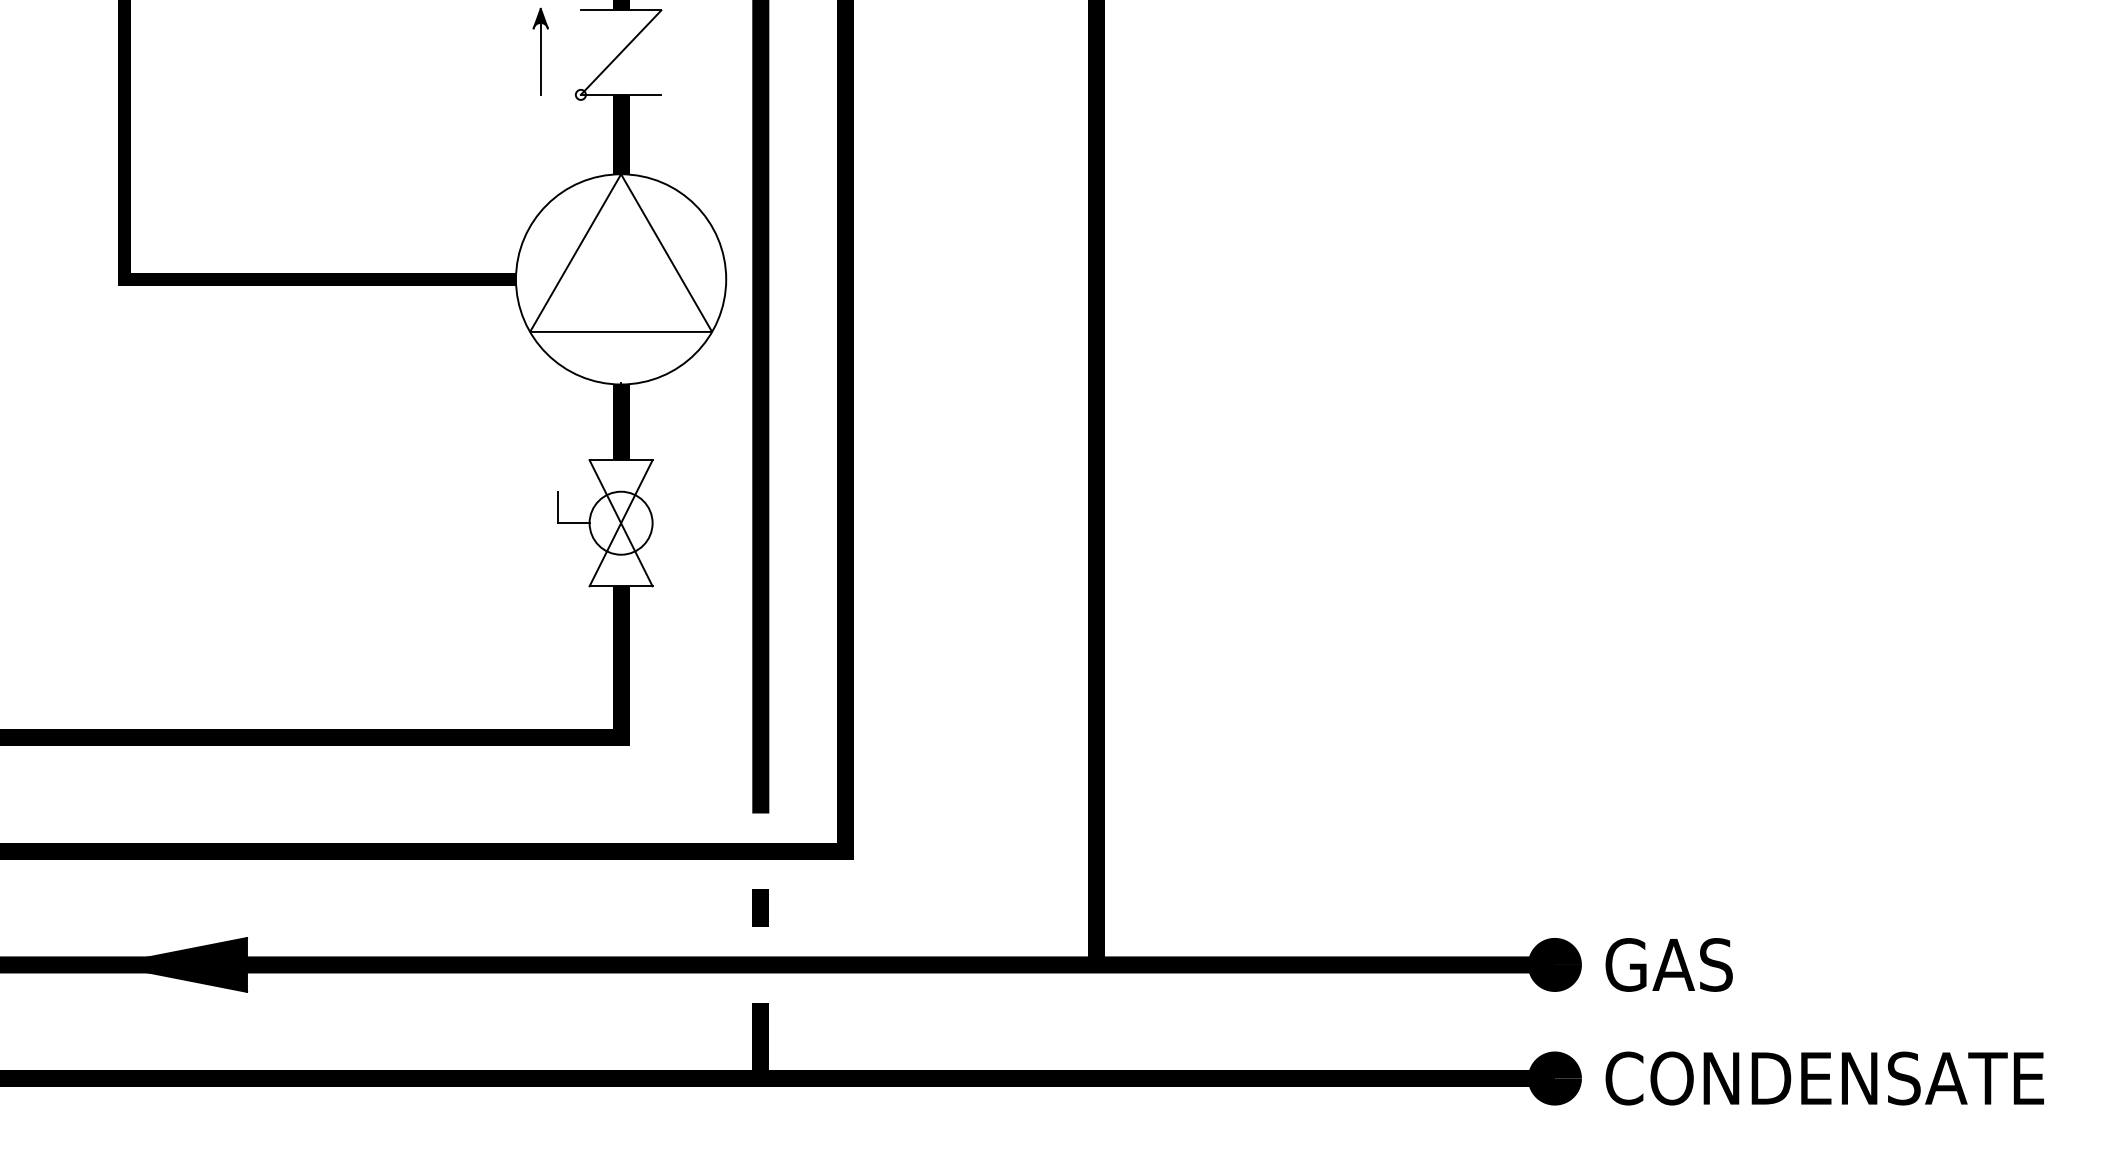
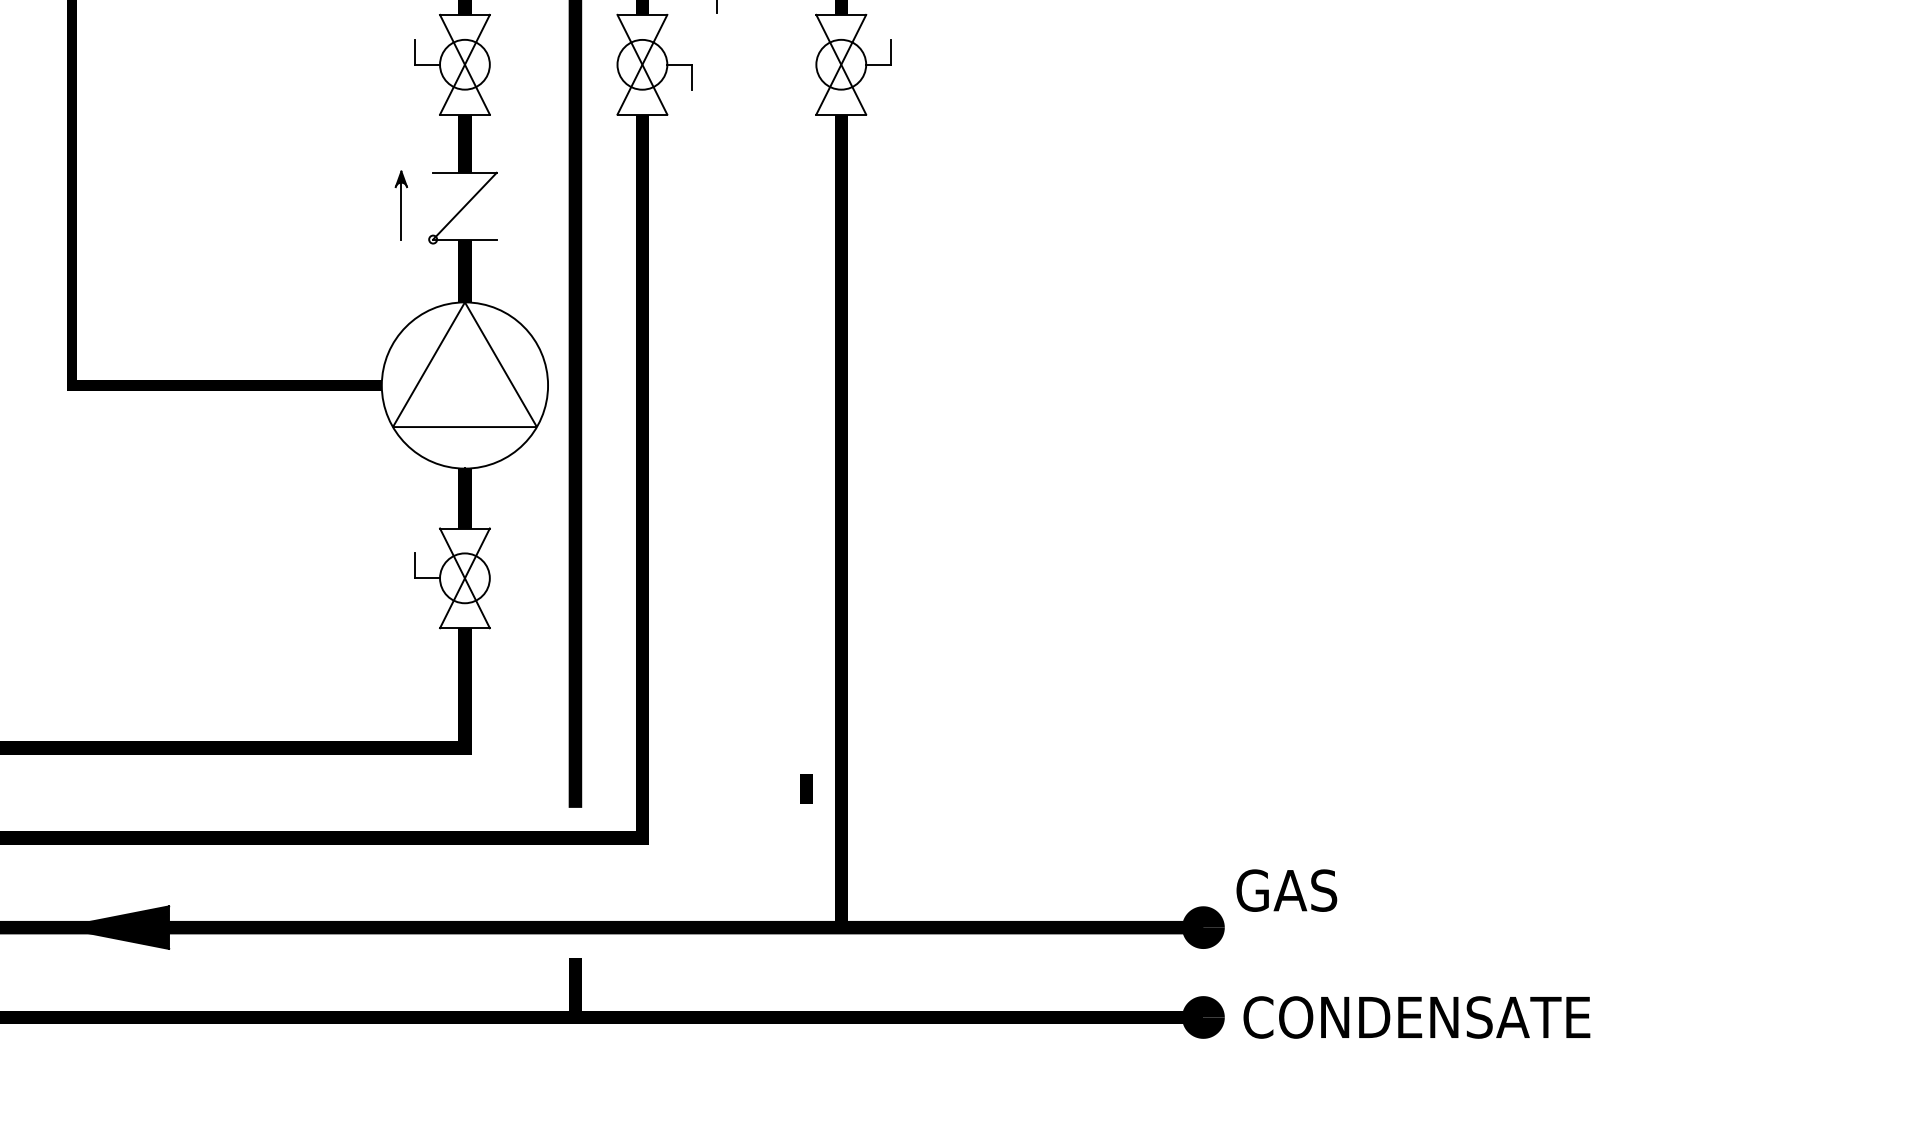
line: (760, 907) -> (806, 788), moved
text: (1668, 964) -> (1286, 890), moved

